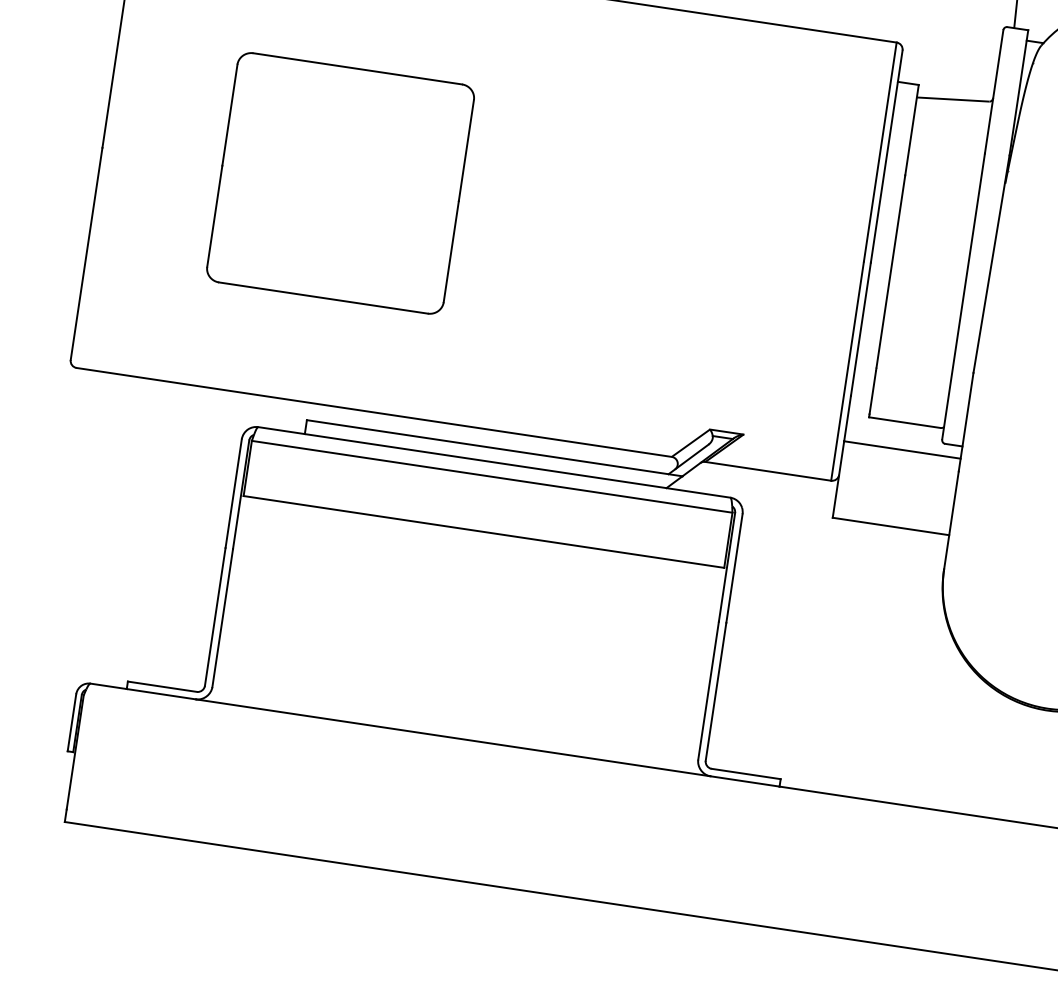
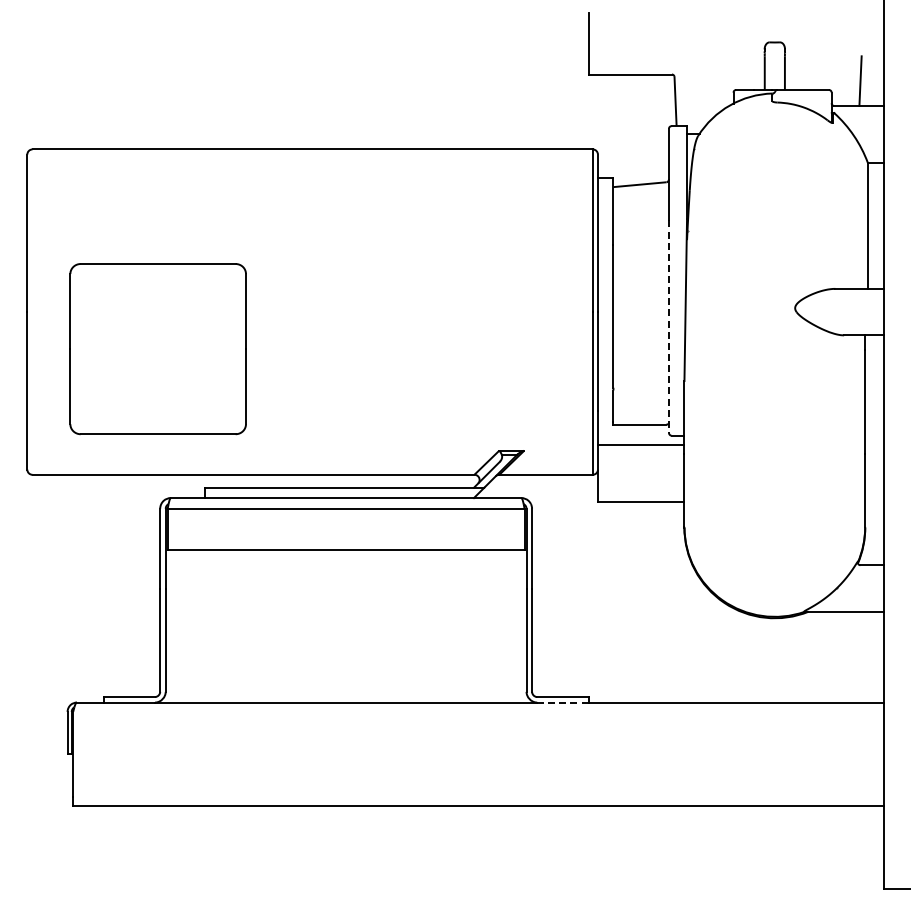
part: (339, 183) -> (157, 349), moved
line: (962, 297) -> (668, 327), solid -> dashed
line: (744, 781) -> (562, 702), solid -> dashed

